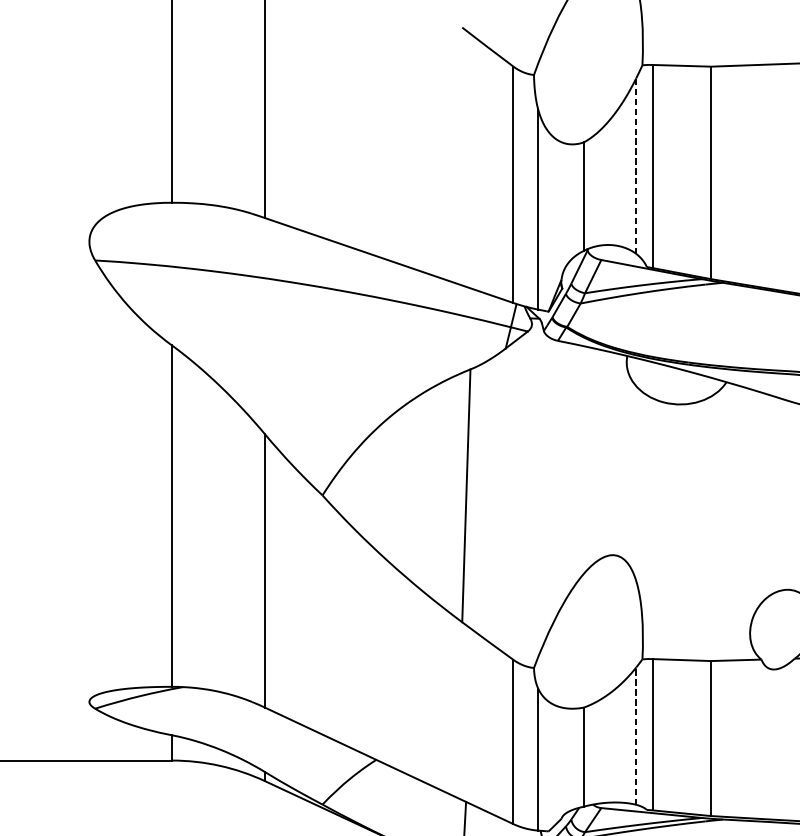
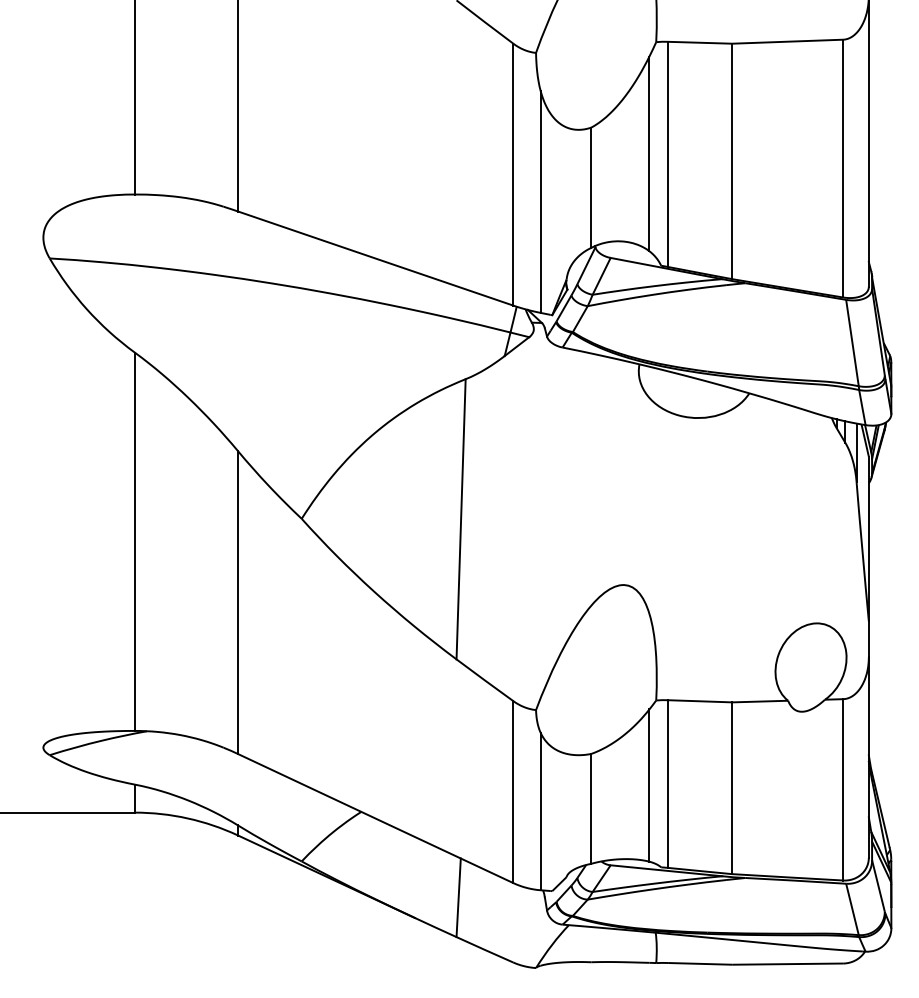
line: (636, 165) -> (649, 153), dashed -> solid
line: (636, 736) -> (649, 785), dashed -> solid

